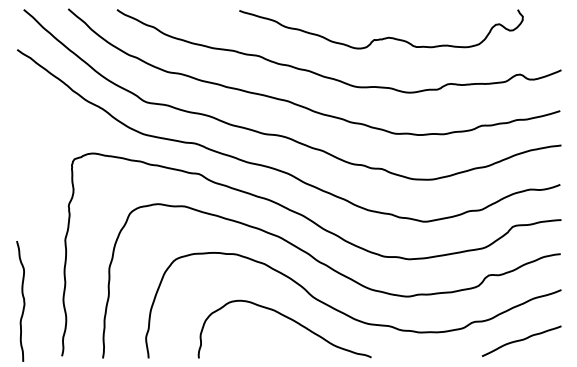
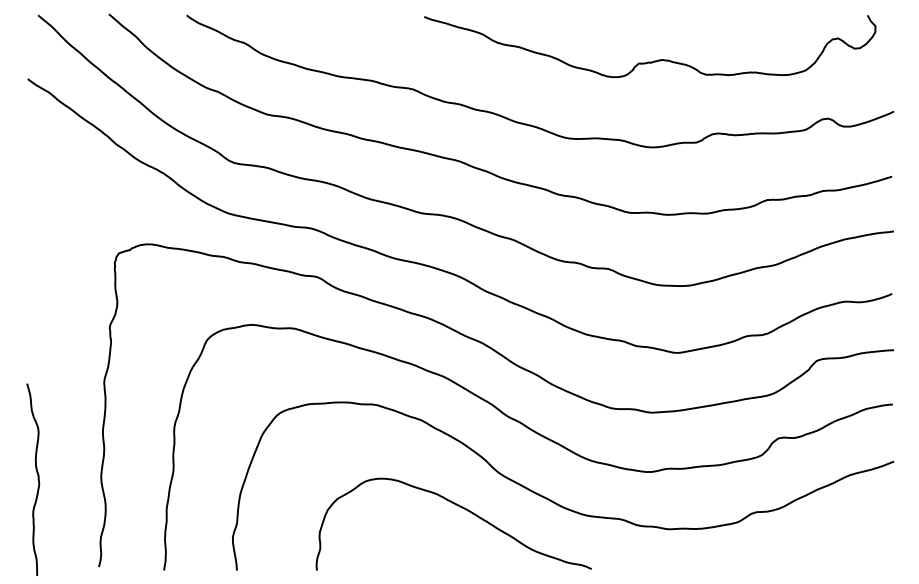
curve: (384, 37) -> (655, 59), moved
curve: (521, 340) -> (830, 541), removed

